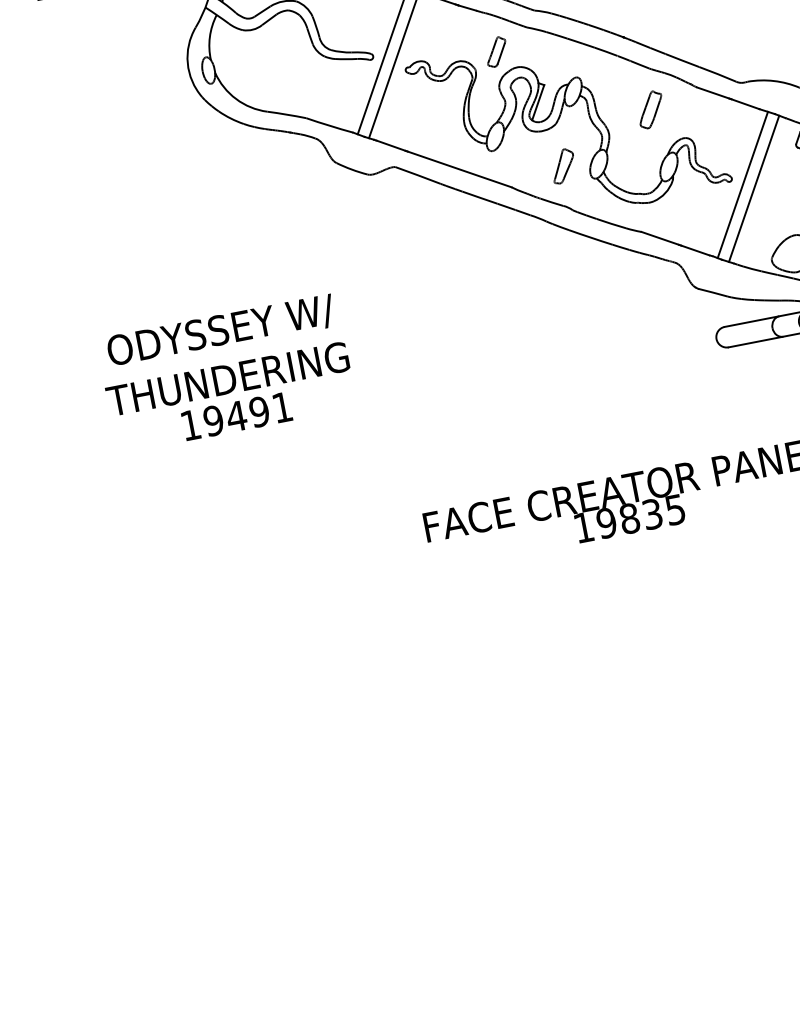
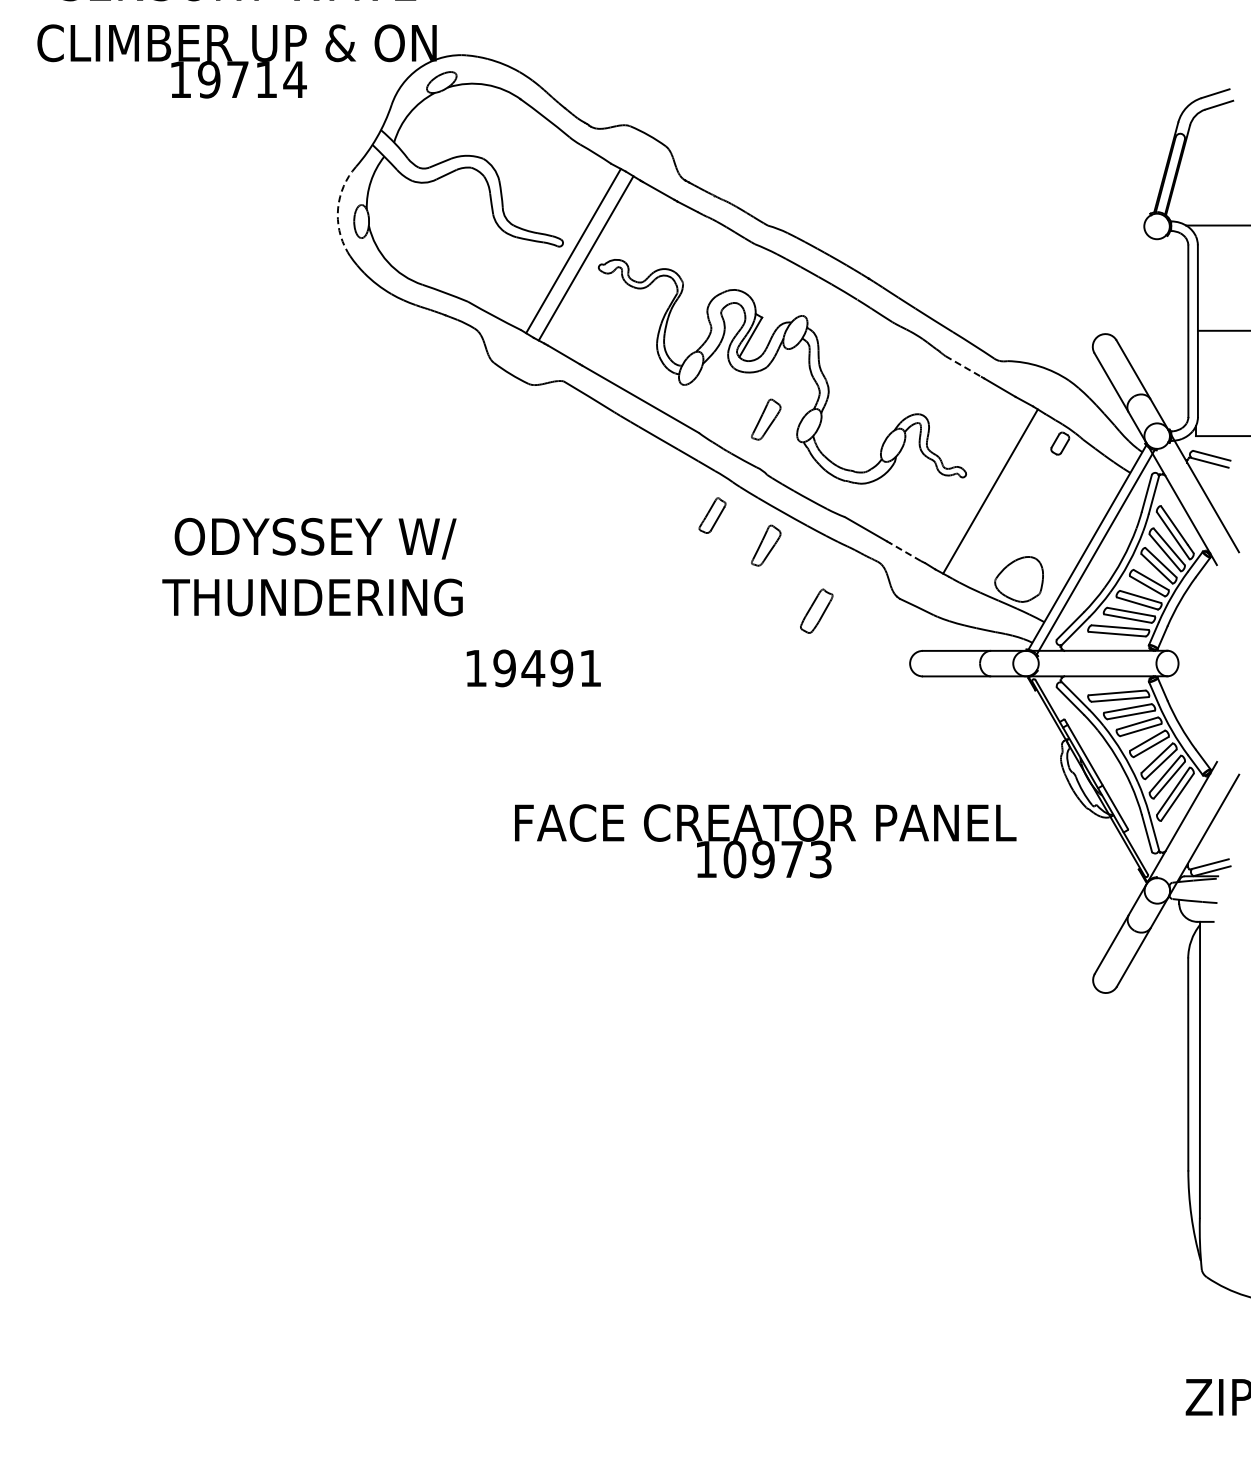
part: (496, 51) -> (712, 515), moved
arc: (188, 63) -> (338, 208), solid -> dashed
line: (713, 92) -> (963, 366), solid -> dashed
part: (650, 109) -> (816, 610), moved
line: (742, 185) -> (977, 484), removed
line: (694, 250) -> (904, 551), solid -> dashed
part: (583, 266) -> (766, 545), added
text: (236, 416) -> (533, 668), moved
text: (640, 516) -> (777, 859), 19835 -> 10973

